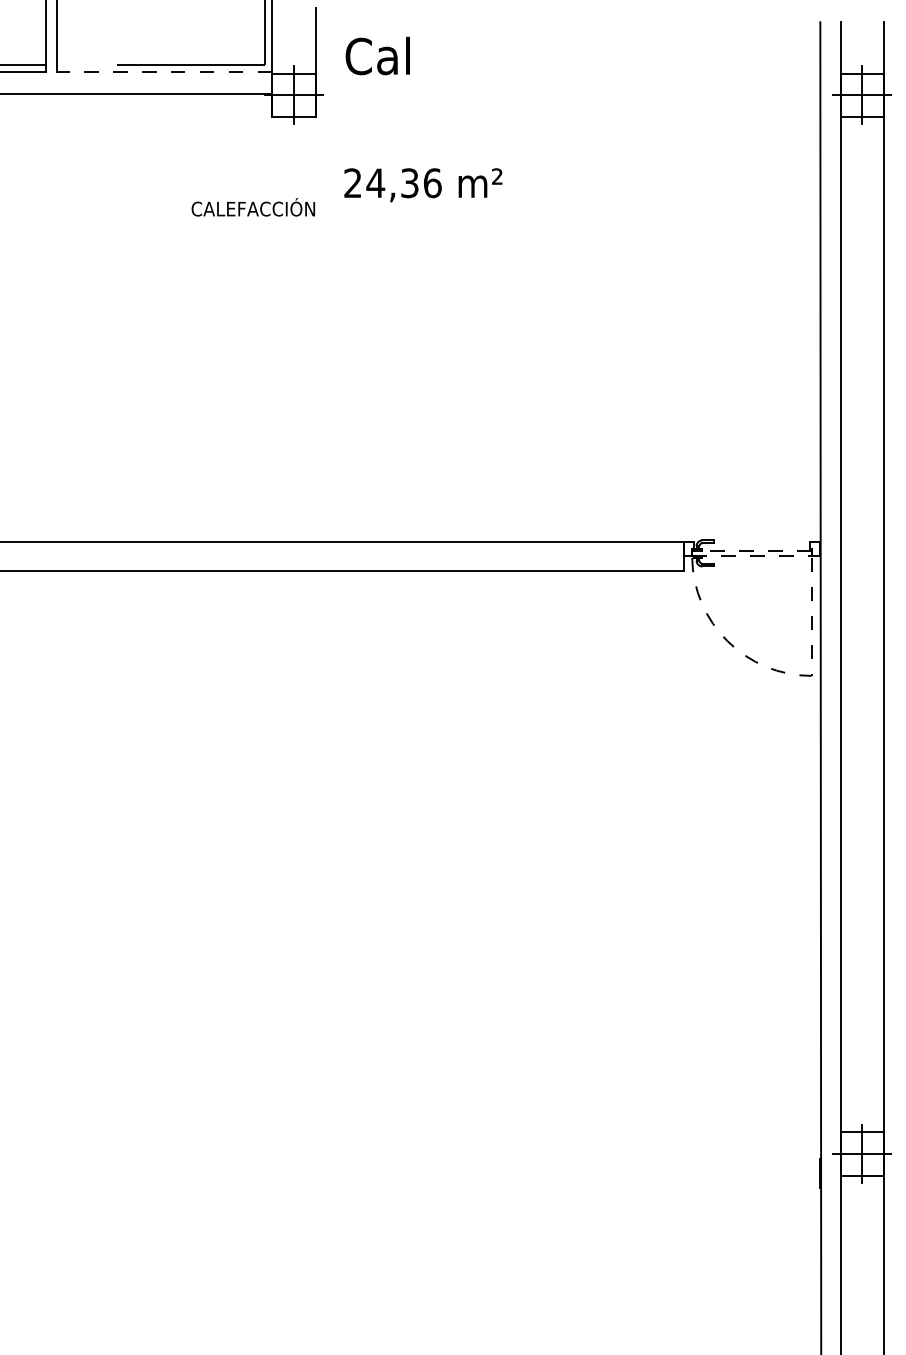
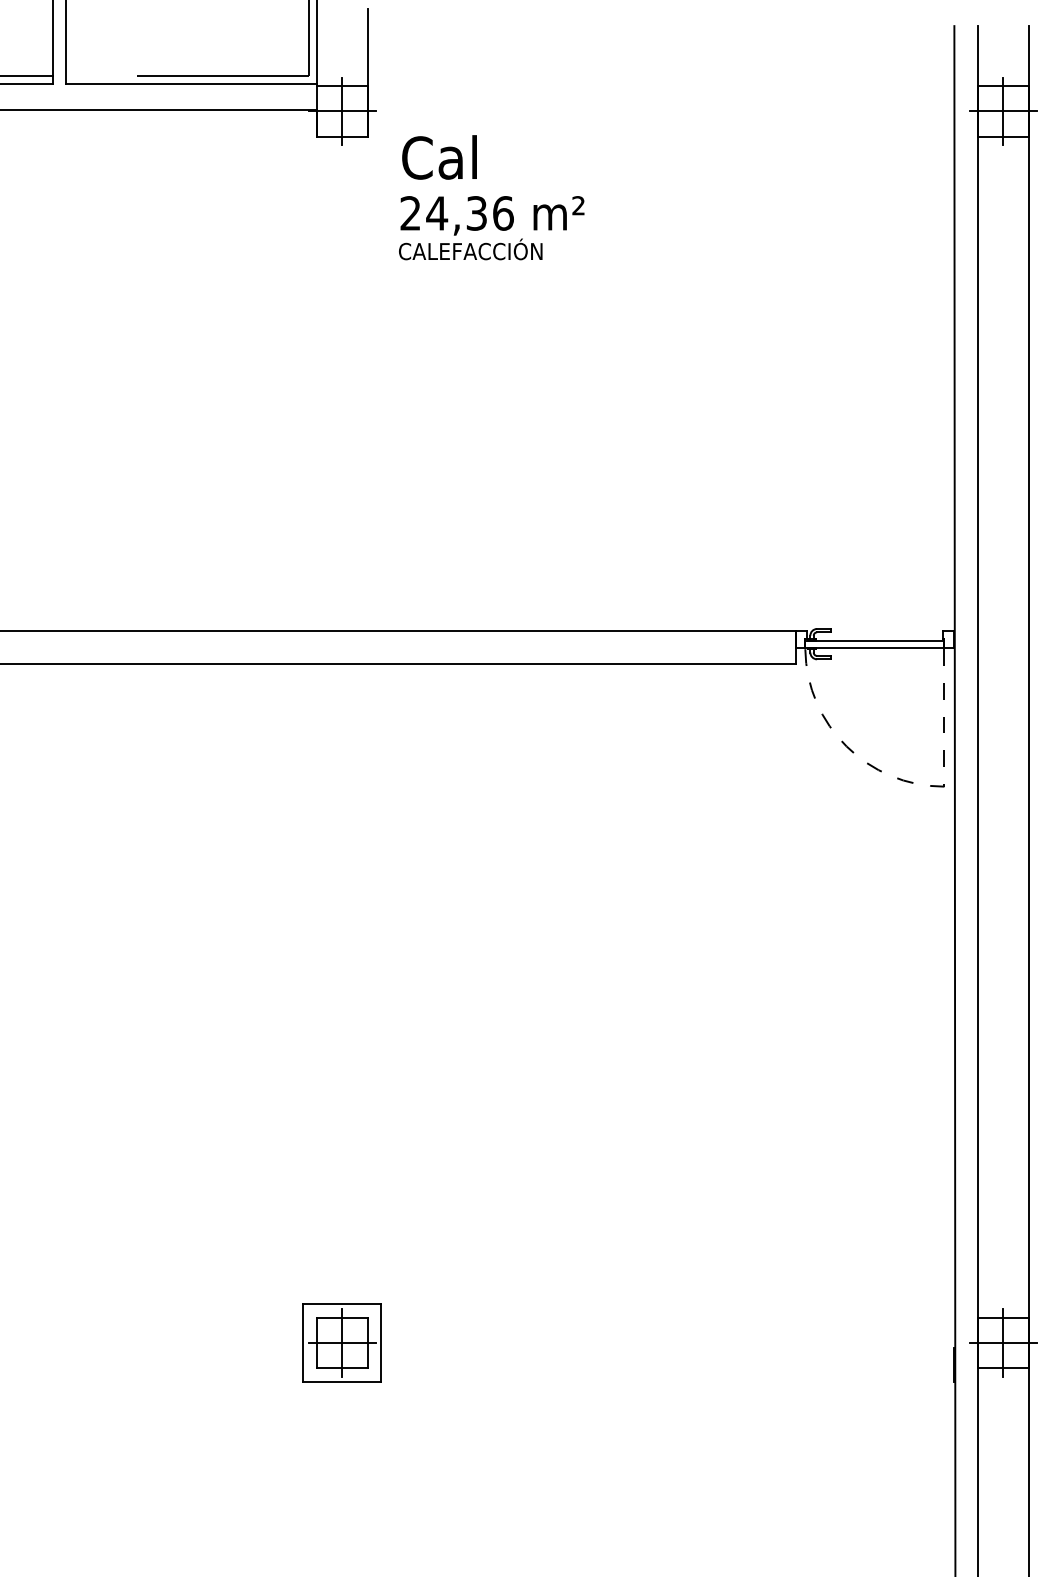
text: (377, 56) -> (439, 157), moved
line: (163, 72) -> (190, 84), dashed -> solid
text: (253, 207) -> (470, 249), moved
line: (751, 550) -> (874, 640), dashed -> solid
line: (751, 556) -> (874, 647), dashed -> solid
part: (293, 1153) -> (341, 1342), added

